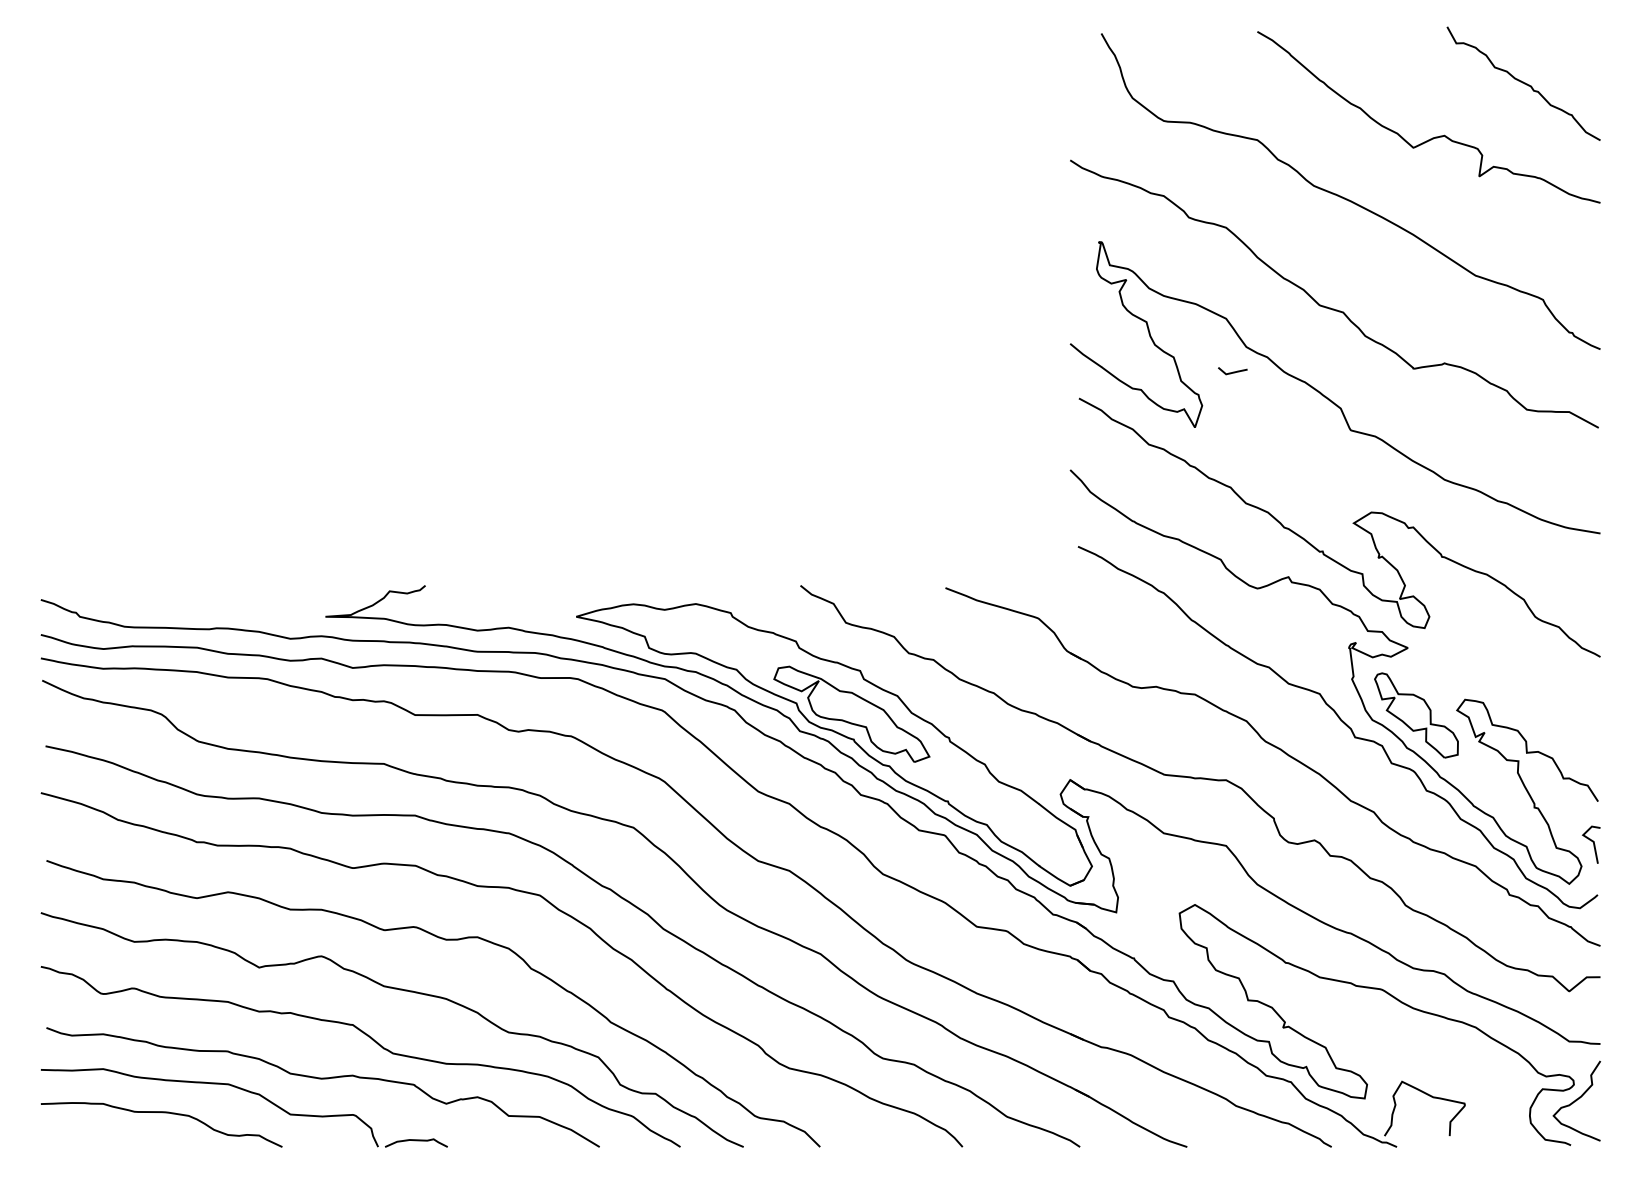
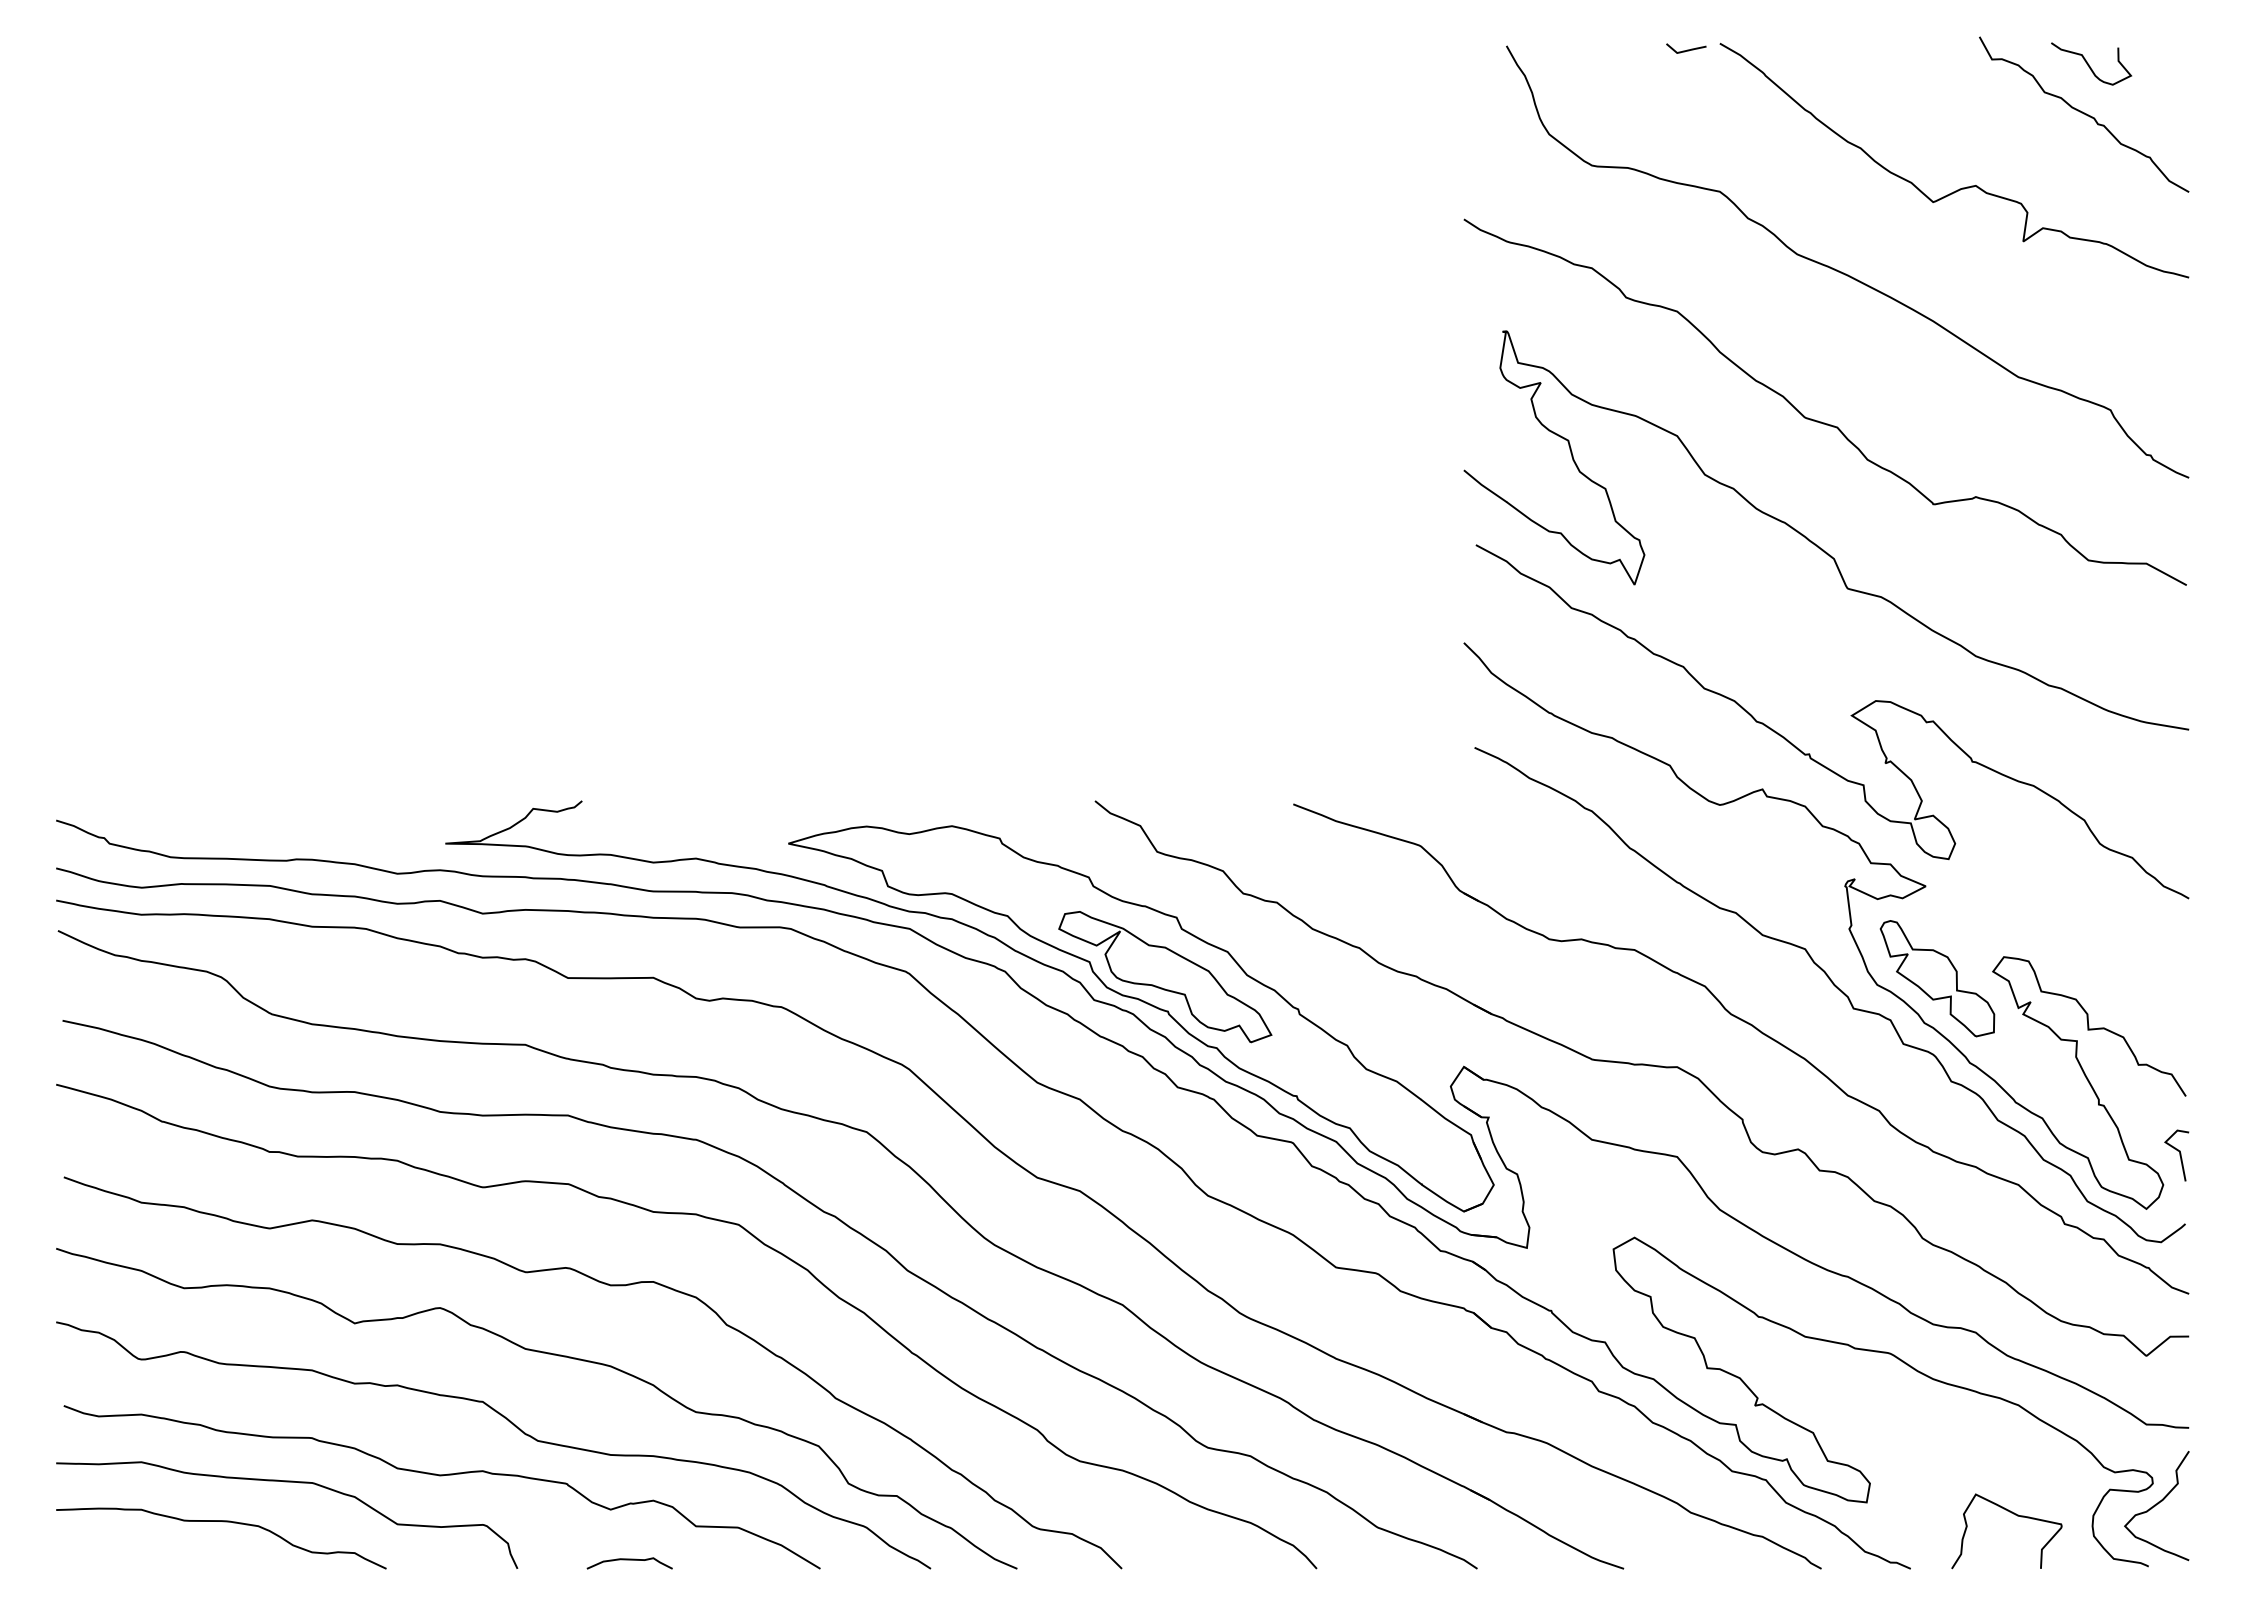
curve: (1527, 47) -> (2089, 64), added
line: (1233, 371) -> (1687, 49), moved
curve: (1431, 1097) -> (2015, 1515), moved
curve: (416, 1140) -> (629, 1560), moved

